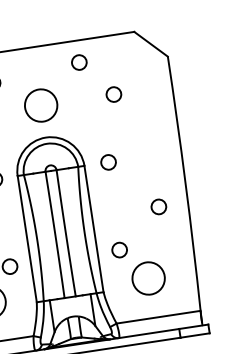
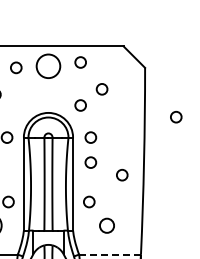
circle: (41, 104) -> (48, 65), moved
circle: (220, 117) -> (176, 117), added
circle: (87, 120) -> (80, 105), added
circle: (113, 196) -> (90, 162), added
circle: (147, 278) -> (106, 225), size x0.6
line: (159, 316) -> (110, 254), solid -> dashed

